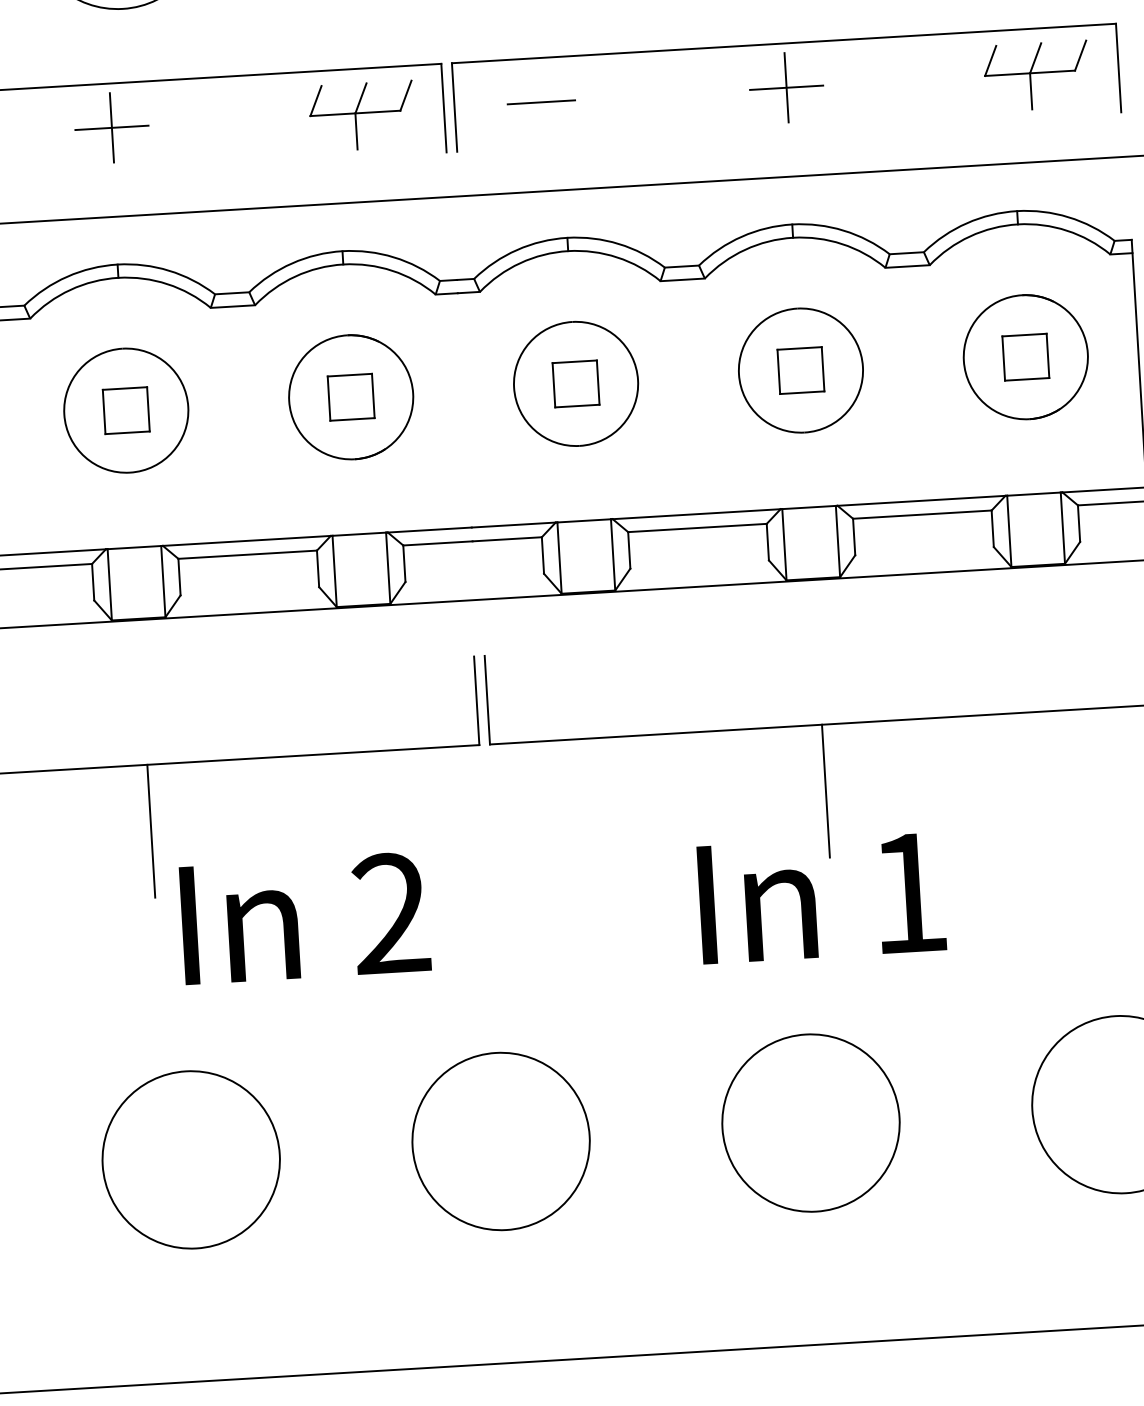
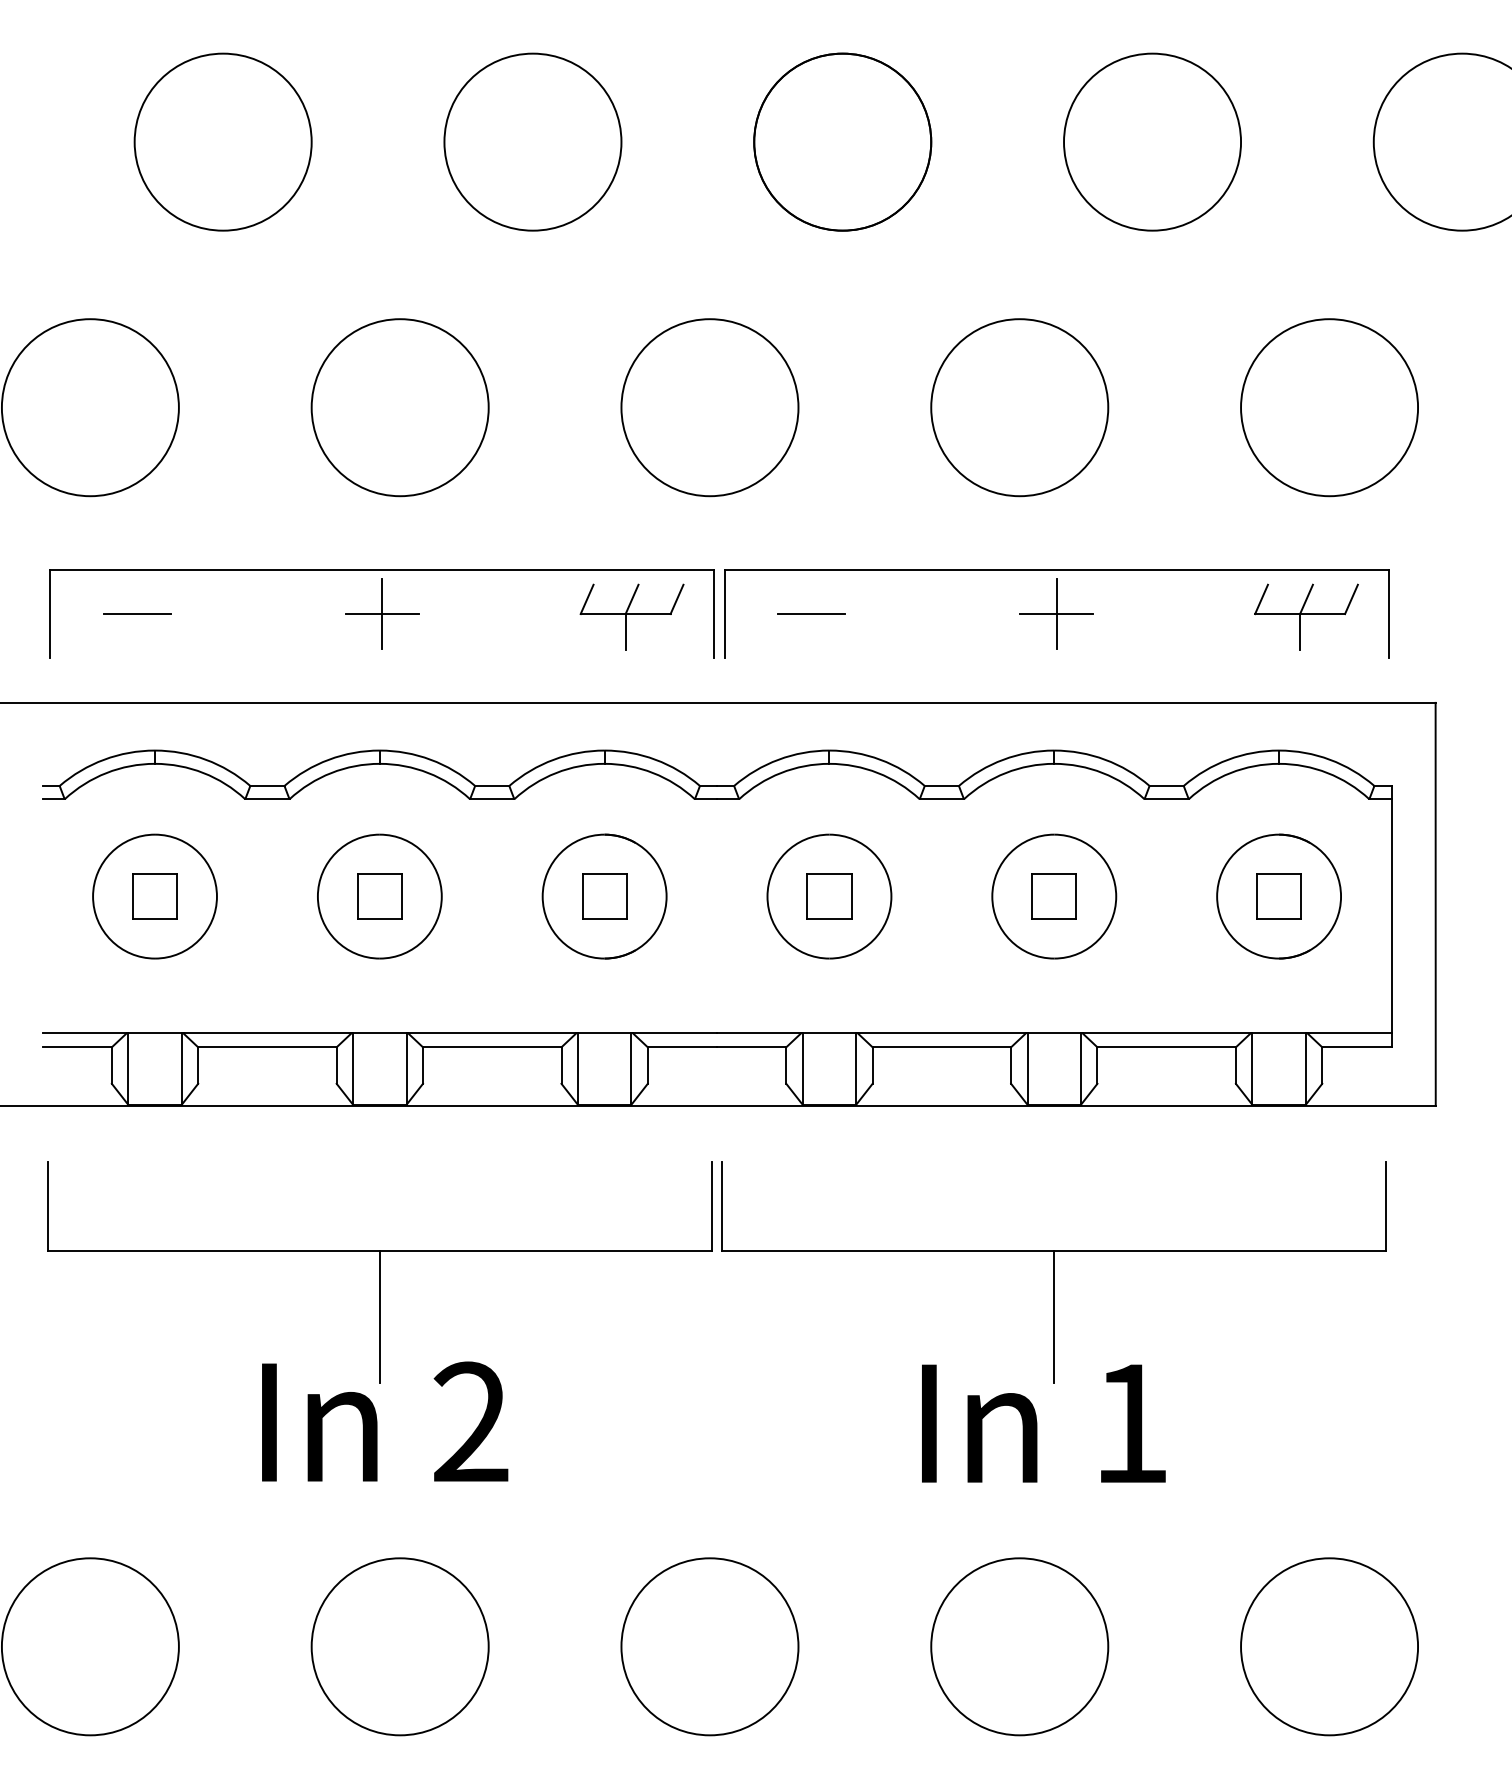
text: (305, 917) -> (385, 1421), moved

